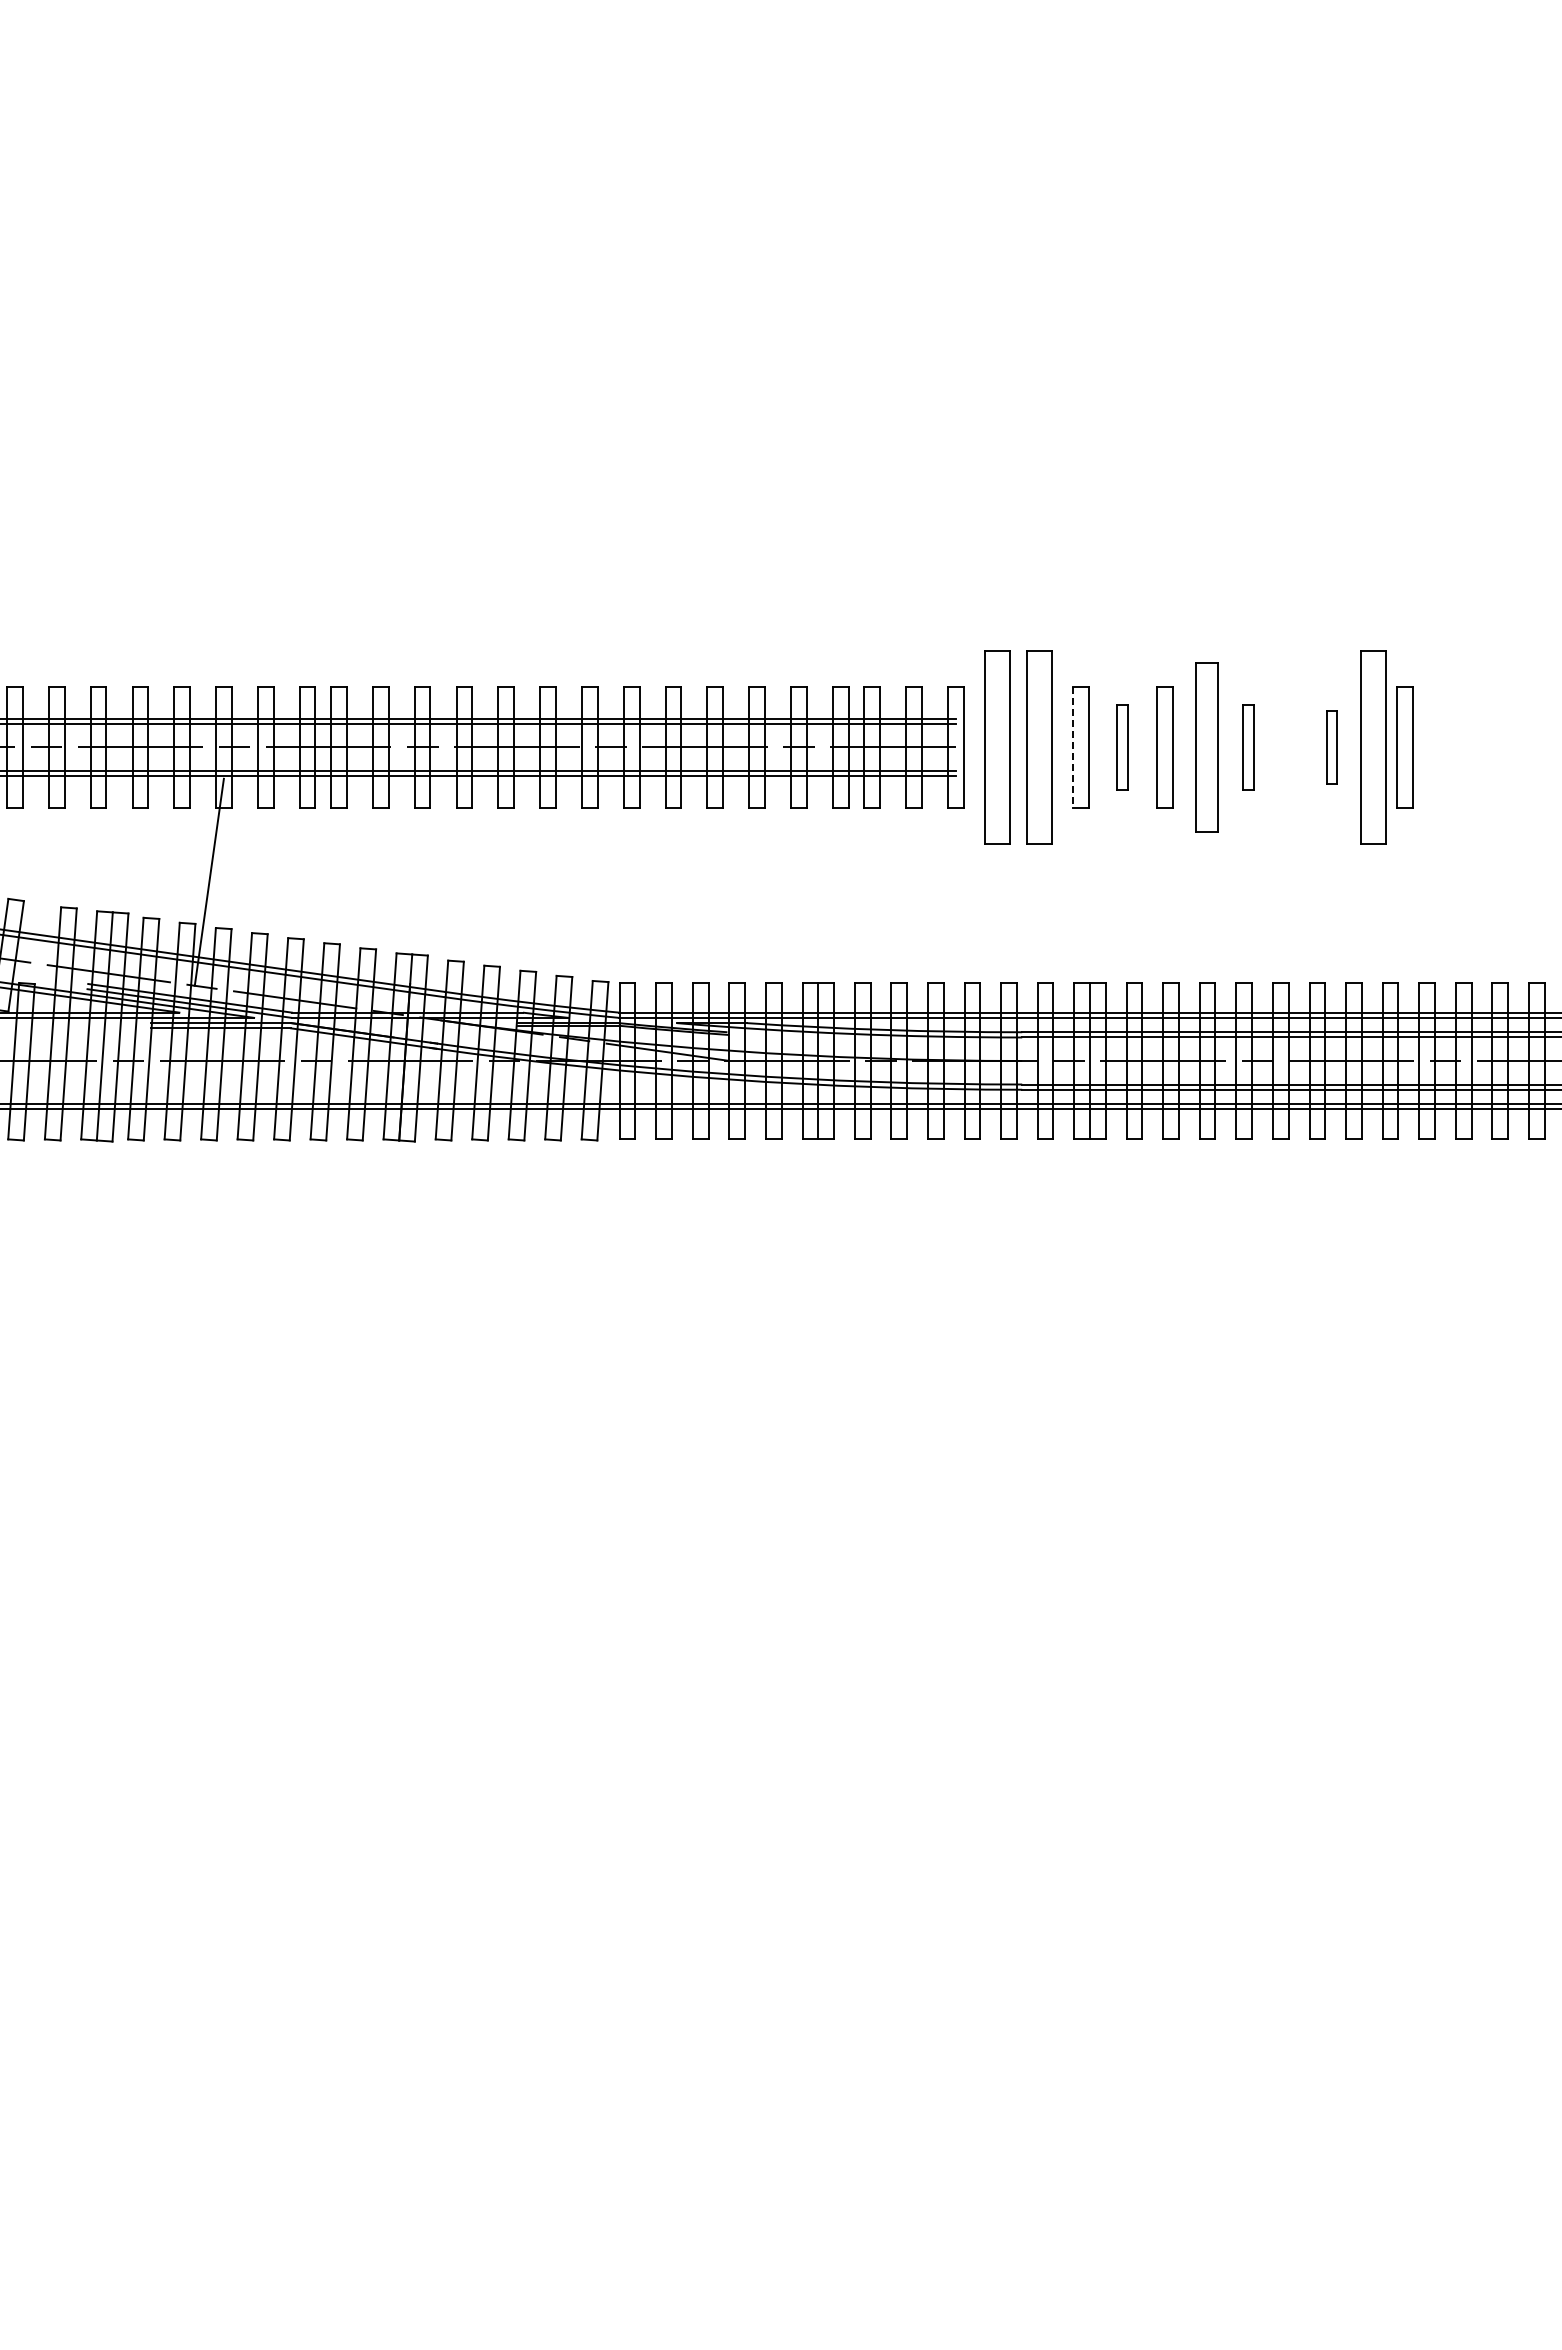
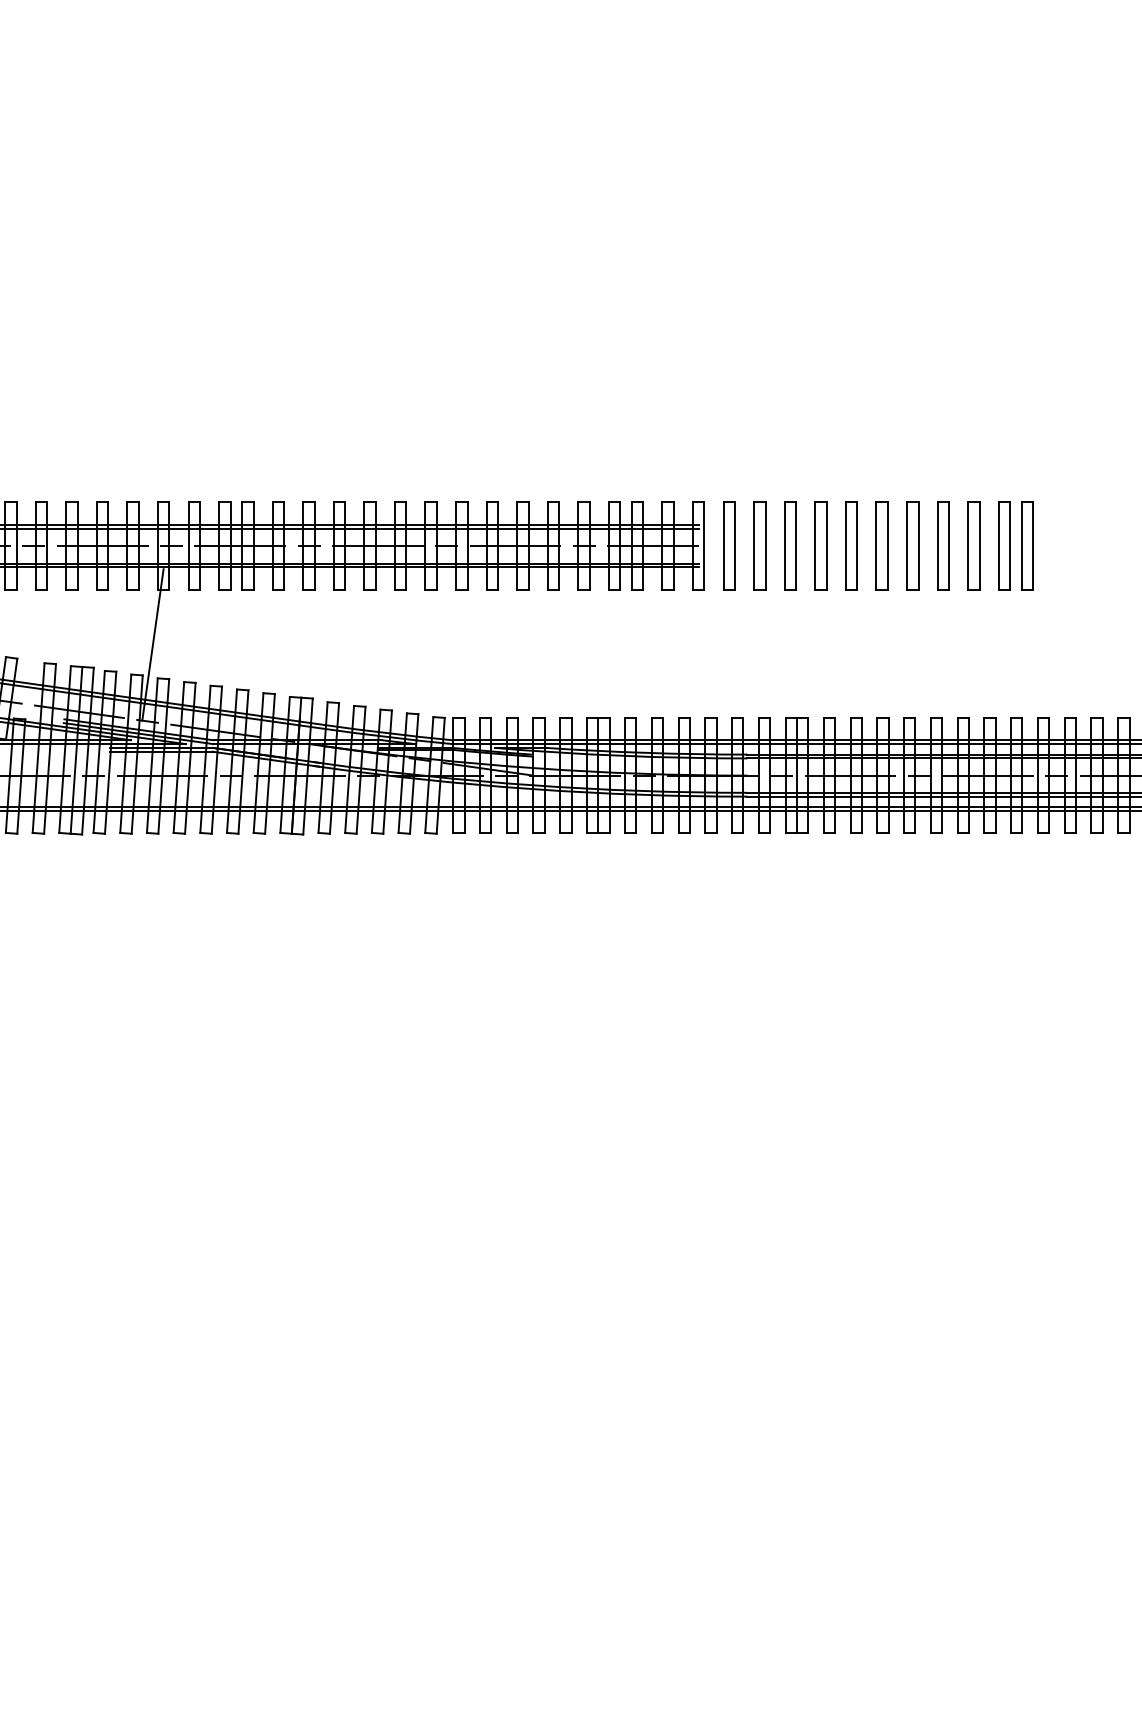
part: (997, 747) -> (729, 546), size x0.62
part: (1038, 747) -> (759, 546), size x0.62
line: (1073, 747) -> (784, 546), dashed -> solid
part: (1122, 747) -> (820, 546), size x1.43
part: (1206, 747) -> (882, 546), size x0.71
part: (1248, 747) -> (912, 546), size x1.43
part: (1289, 747) -> (942, 546), added
part: (1331, 747) -> (973, 546), size x1.67
part: (1373, 747) -> (1004, 546), size x0.62

